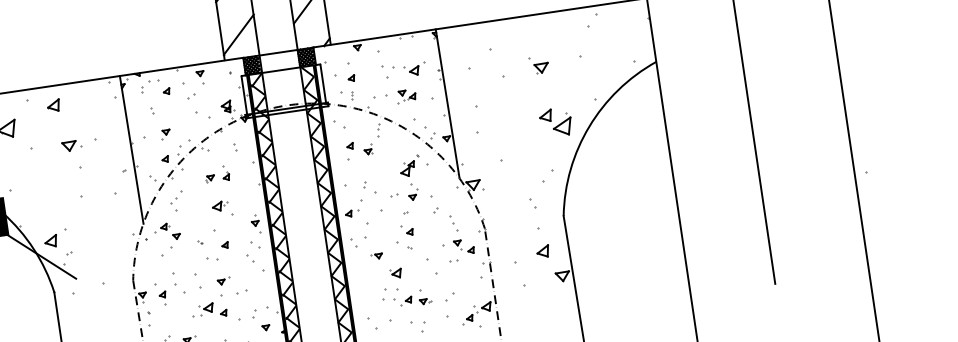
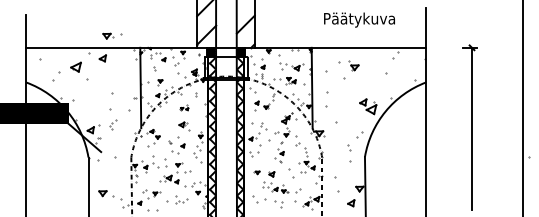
part: (538, 64) -> (353, 65), moved
part: (79, 143) -> (112, 35), moved
part: (217, 173) -> (184, 107), size x0.6
part: (178, 200) -> (113, 124), moved
part: (543, 252) -> (351, 203), moved
part: (376, 255) -> (256, 172), moved

